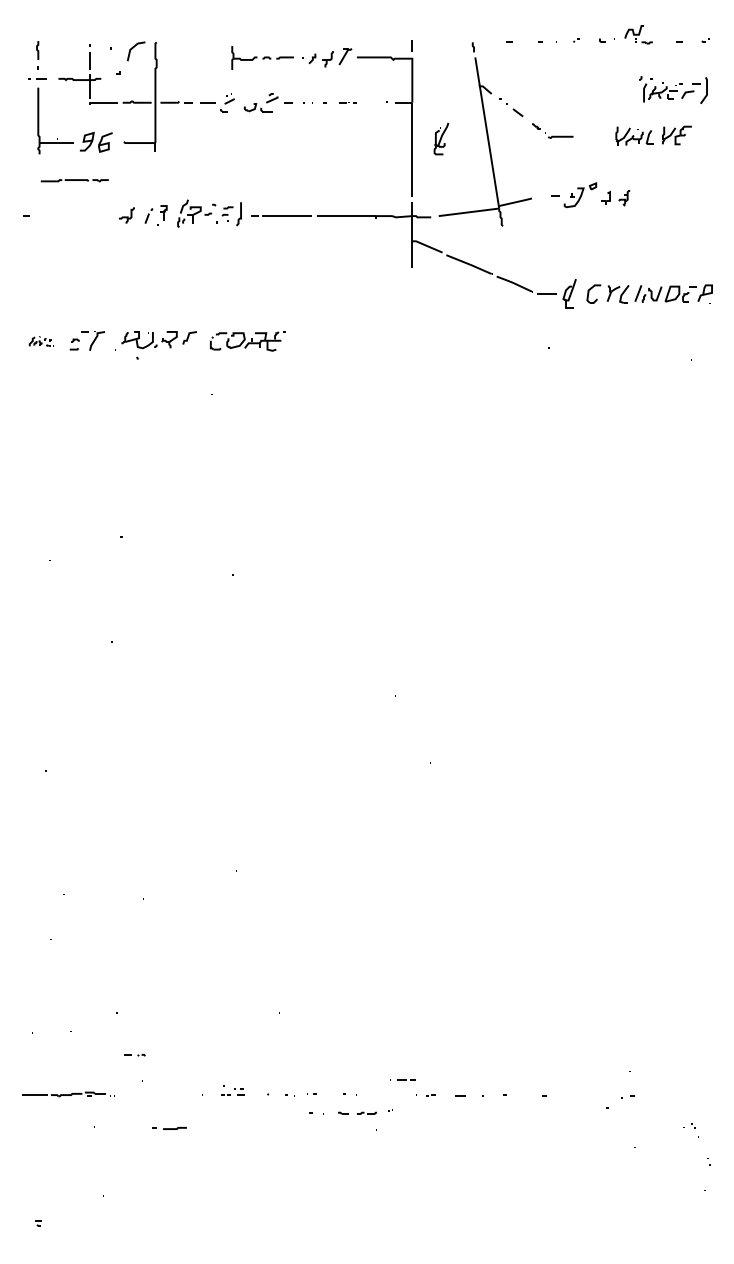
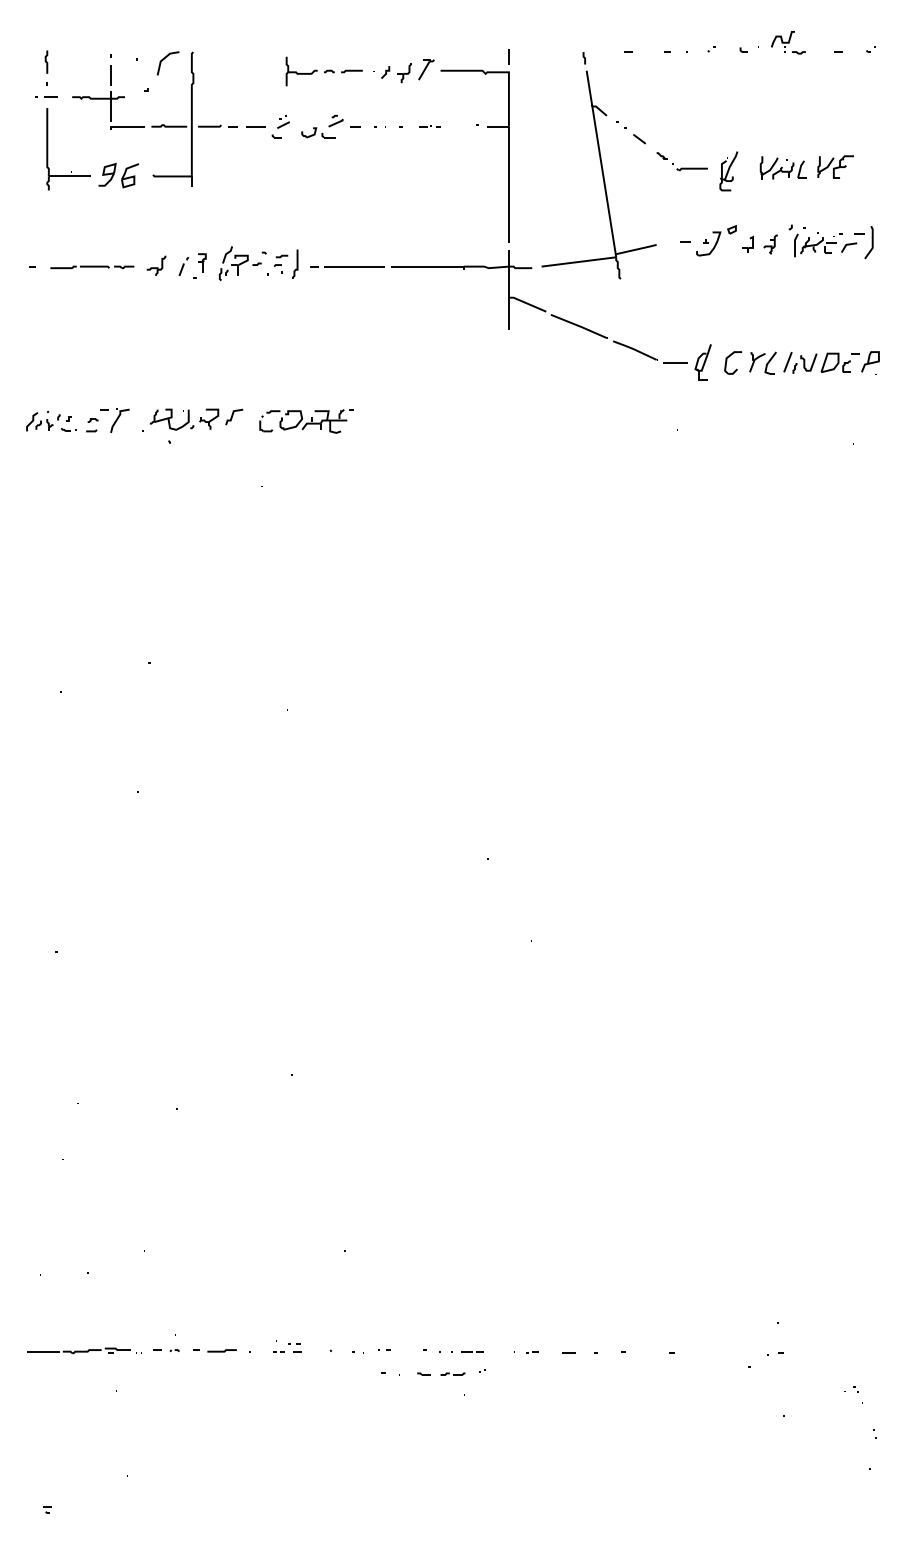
part: (673, 90) -> (831, 242), moved
part: (441, 138) -> (728, 170), moved
part: (74, 180) -> (91, 267), moved
part: (41, 341) -> (51, 421), size x1.67
part: (134, 1055) -> (166, 1350), moved
line: (402, 1079) -> (467, 1350), moved
part: (169, 1128) -> (215, 1350), moved

